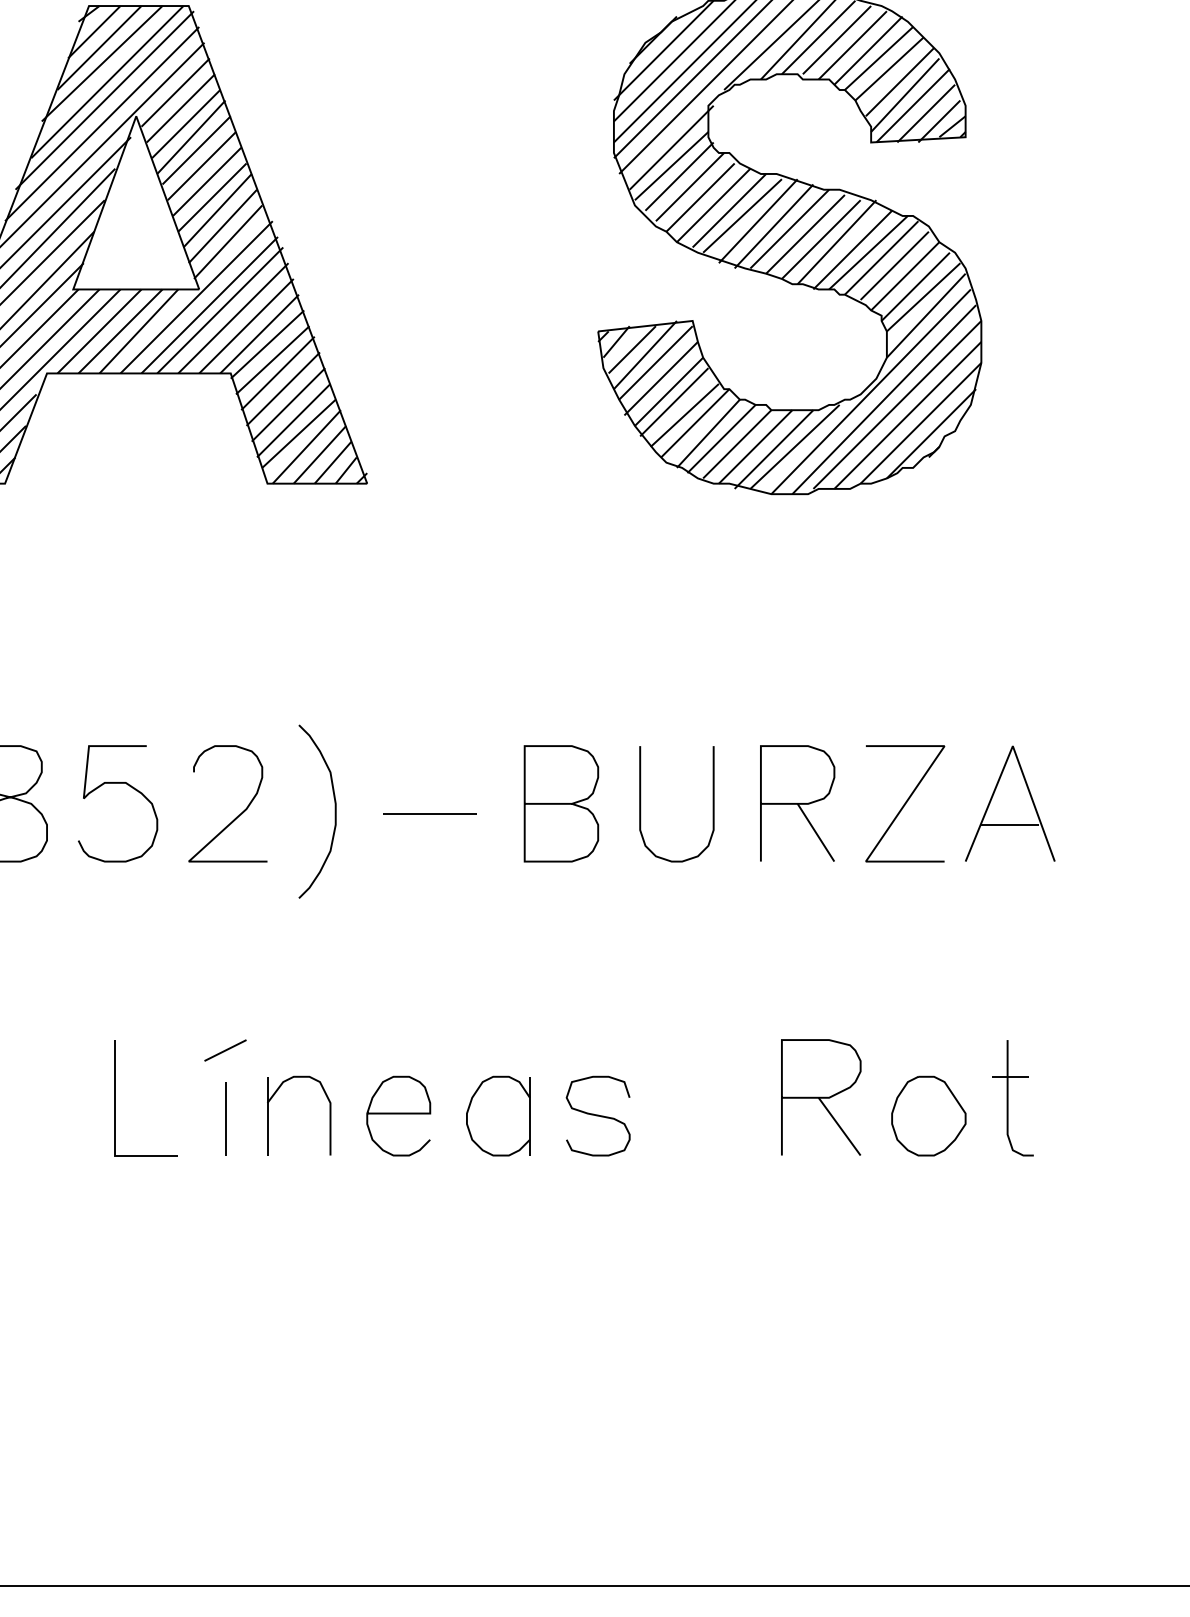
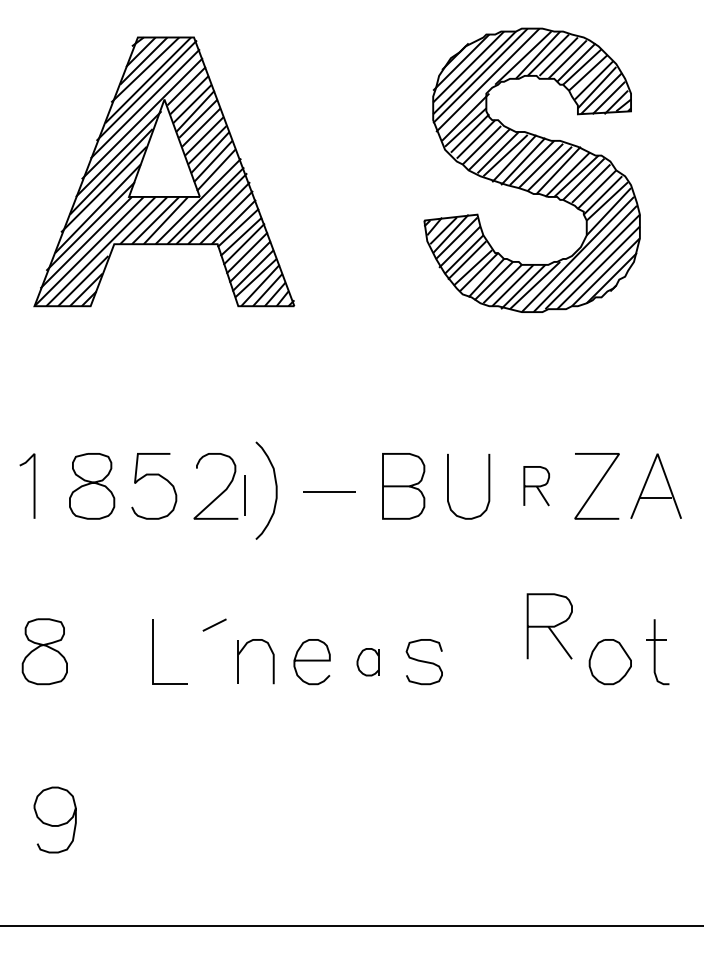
part: (797, 804) -> (536, 486), size x0.6
part: (820, 1097) -> (549, 626), moved
part: (497, 1116) -> (367, 662), size x0.6
line: (225, 1118) -> (244, 495), moved

